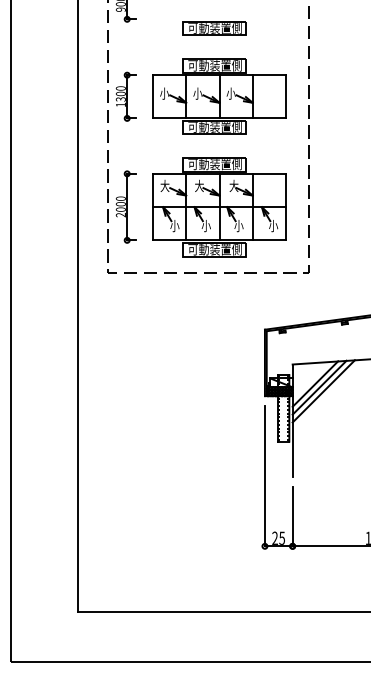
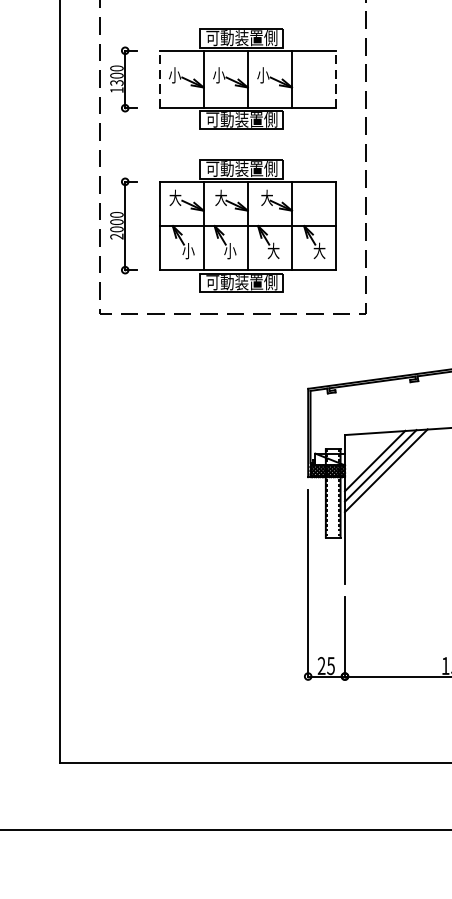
line: (153, 96) -> (160, 79), solid -> dashed
line: (286, 96) -> (336, 79), solid -> dashed
text: (273, 225) -> (319, 250), 小 -> 大
text: (238, 227) -> (273, 253), 小 -> 大

